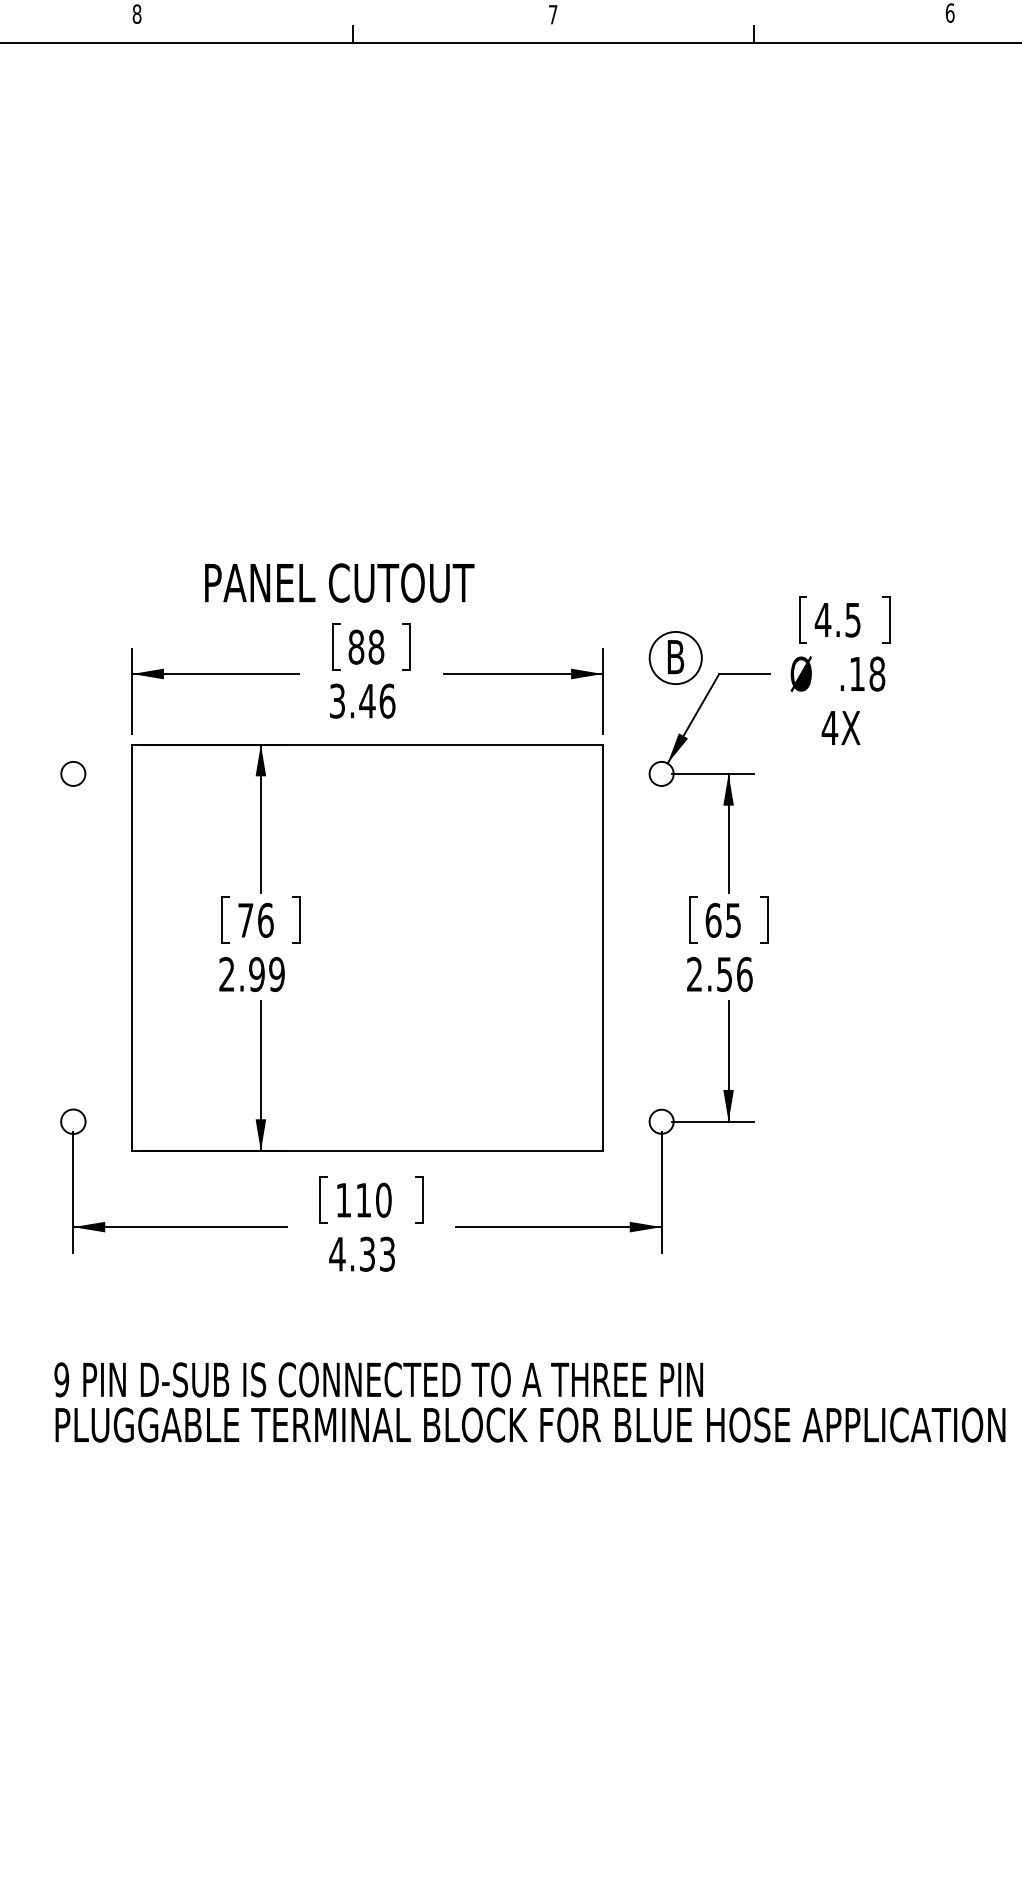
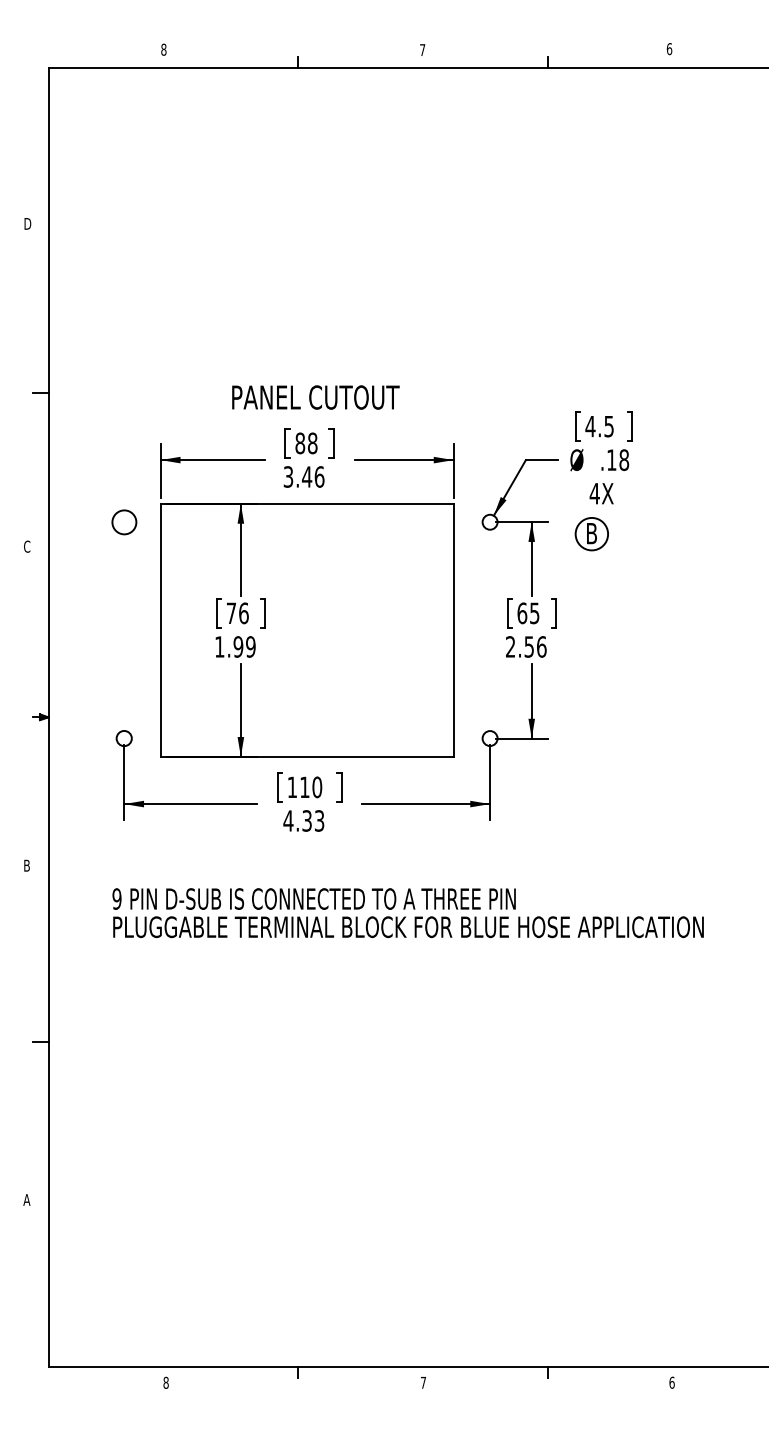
text: (339, 582) -> (315, 397), moved
part: (675, 658) -> (591, 534), moved
circle: (72, 772) -> (123, 521), size x1.6
text: (226, 973) -> (219, 646), 2.99 -> 1.99

